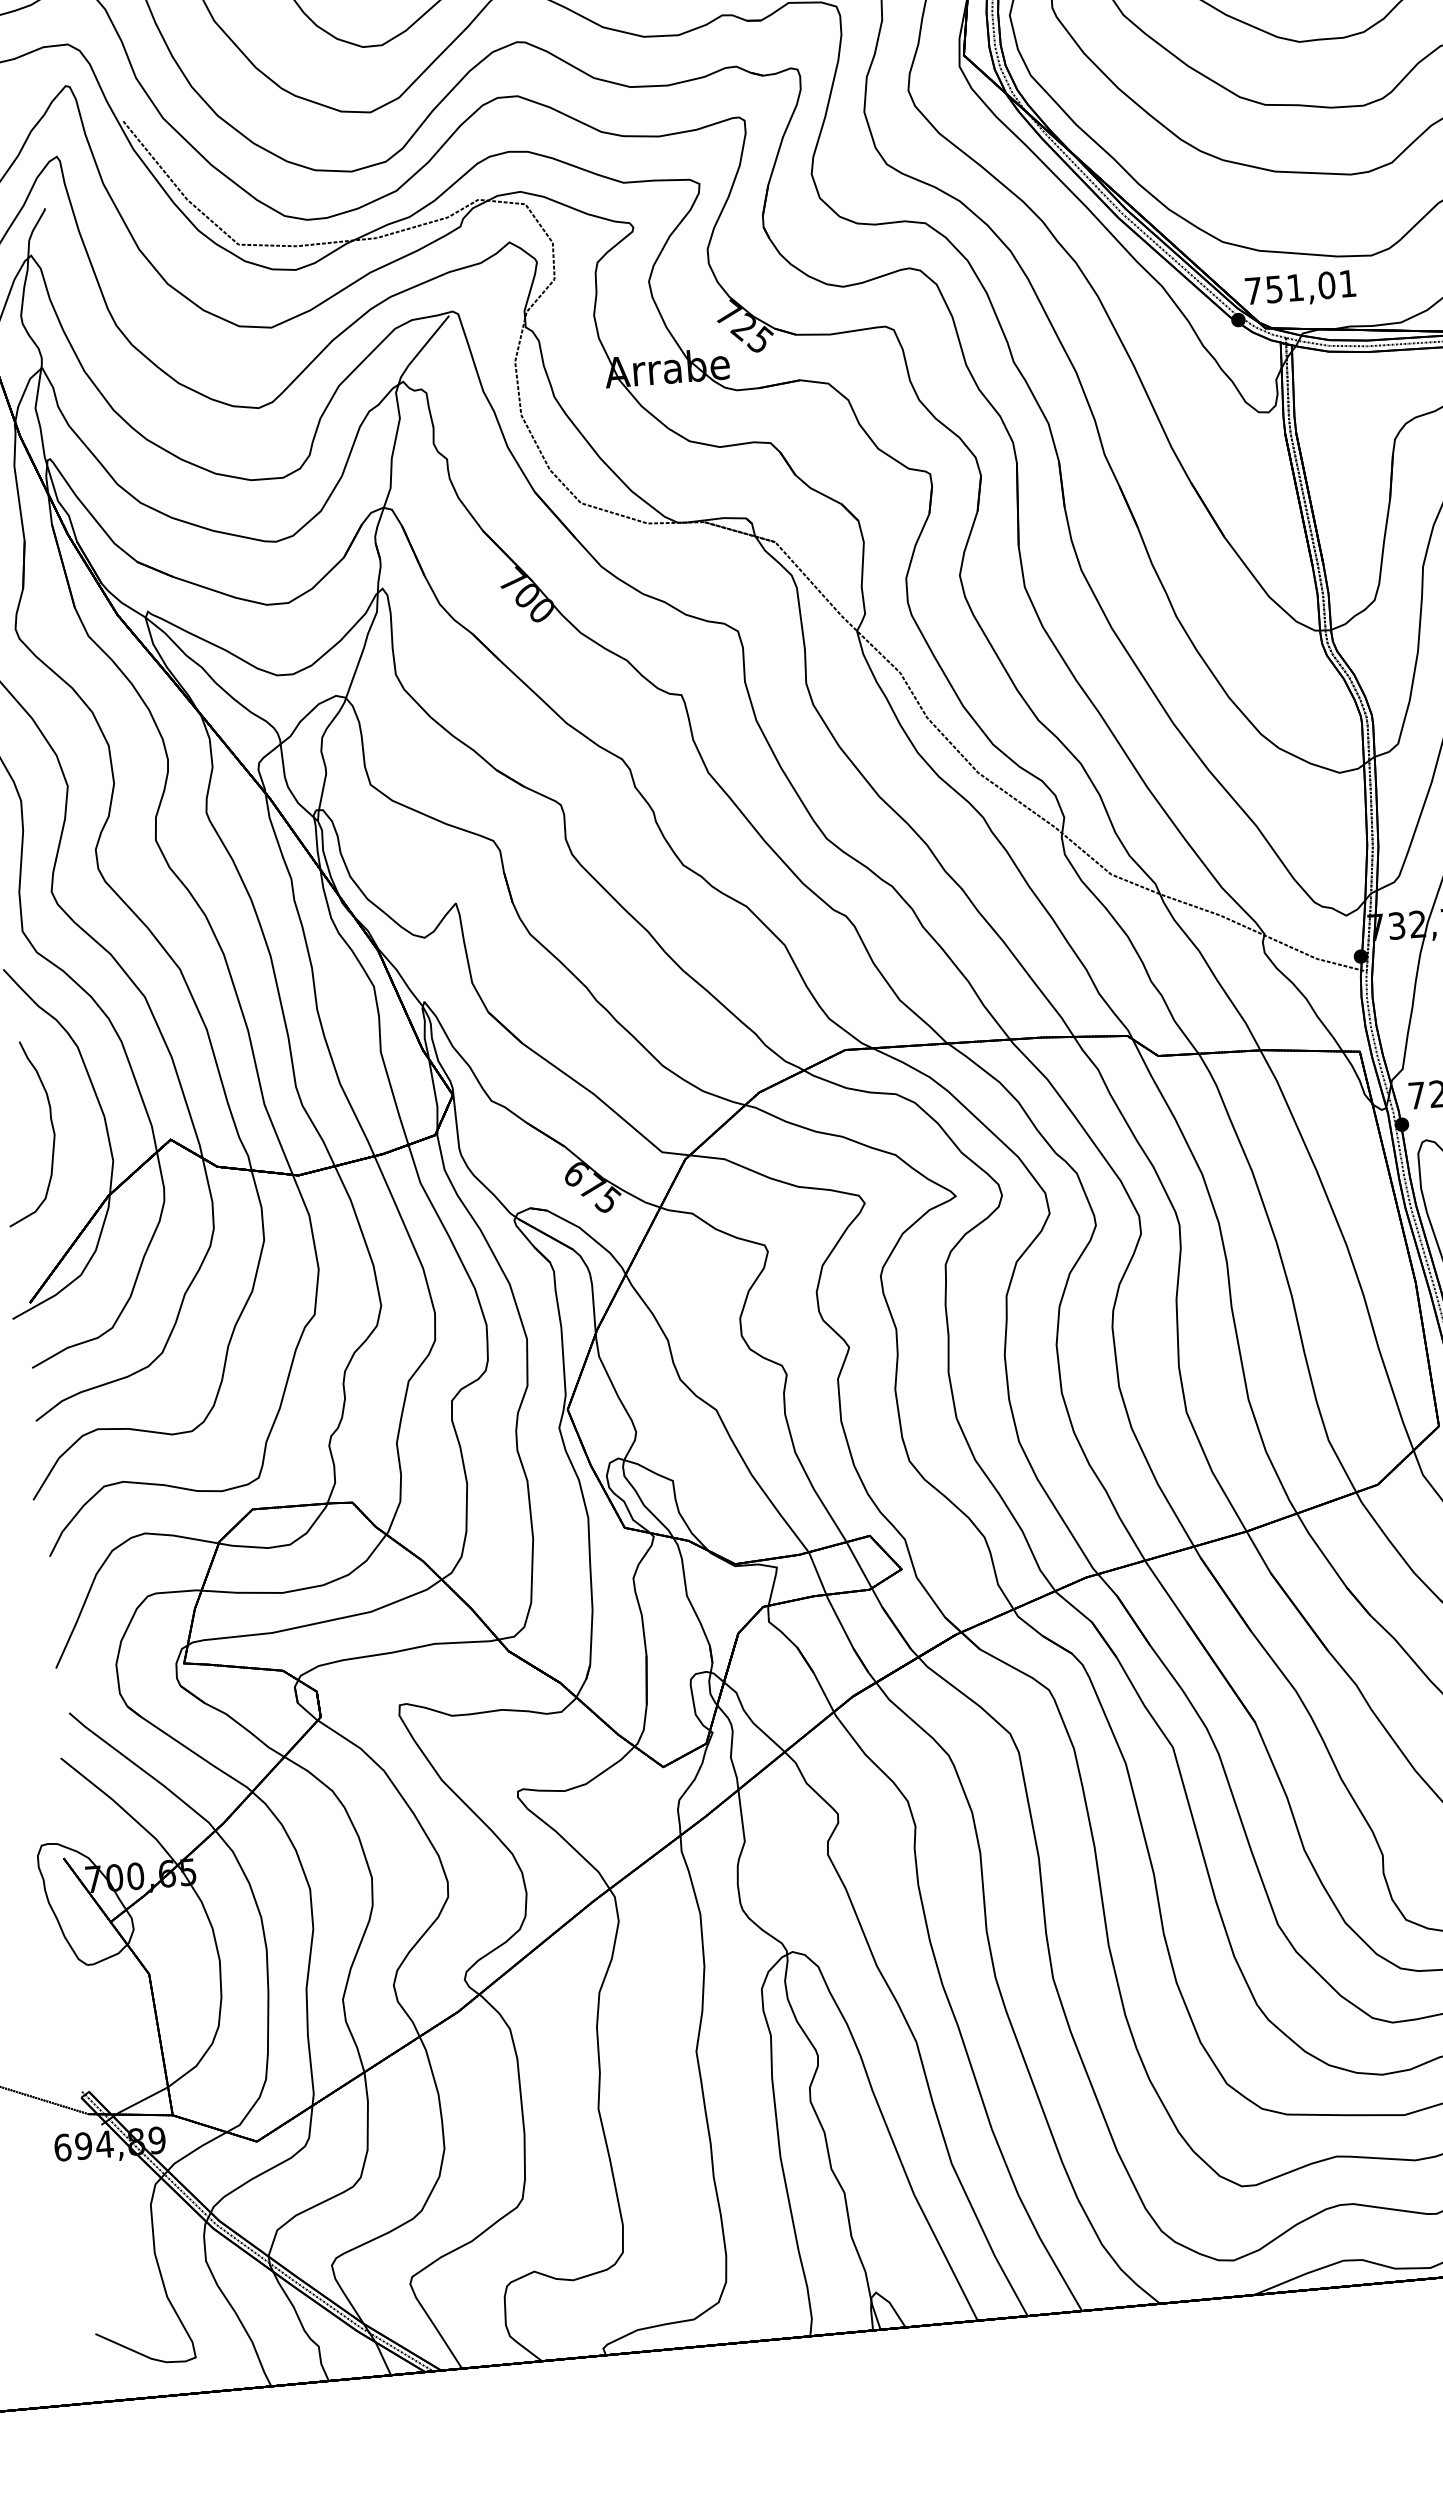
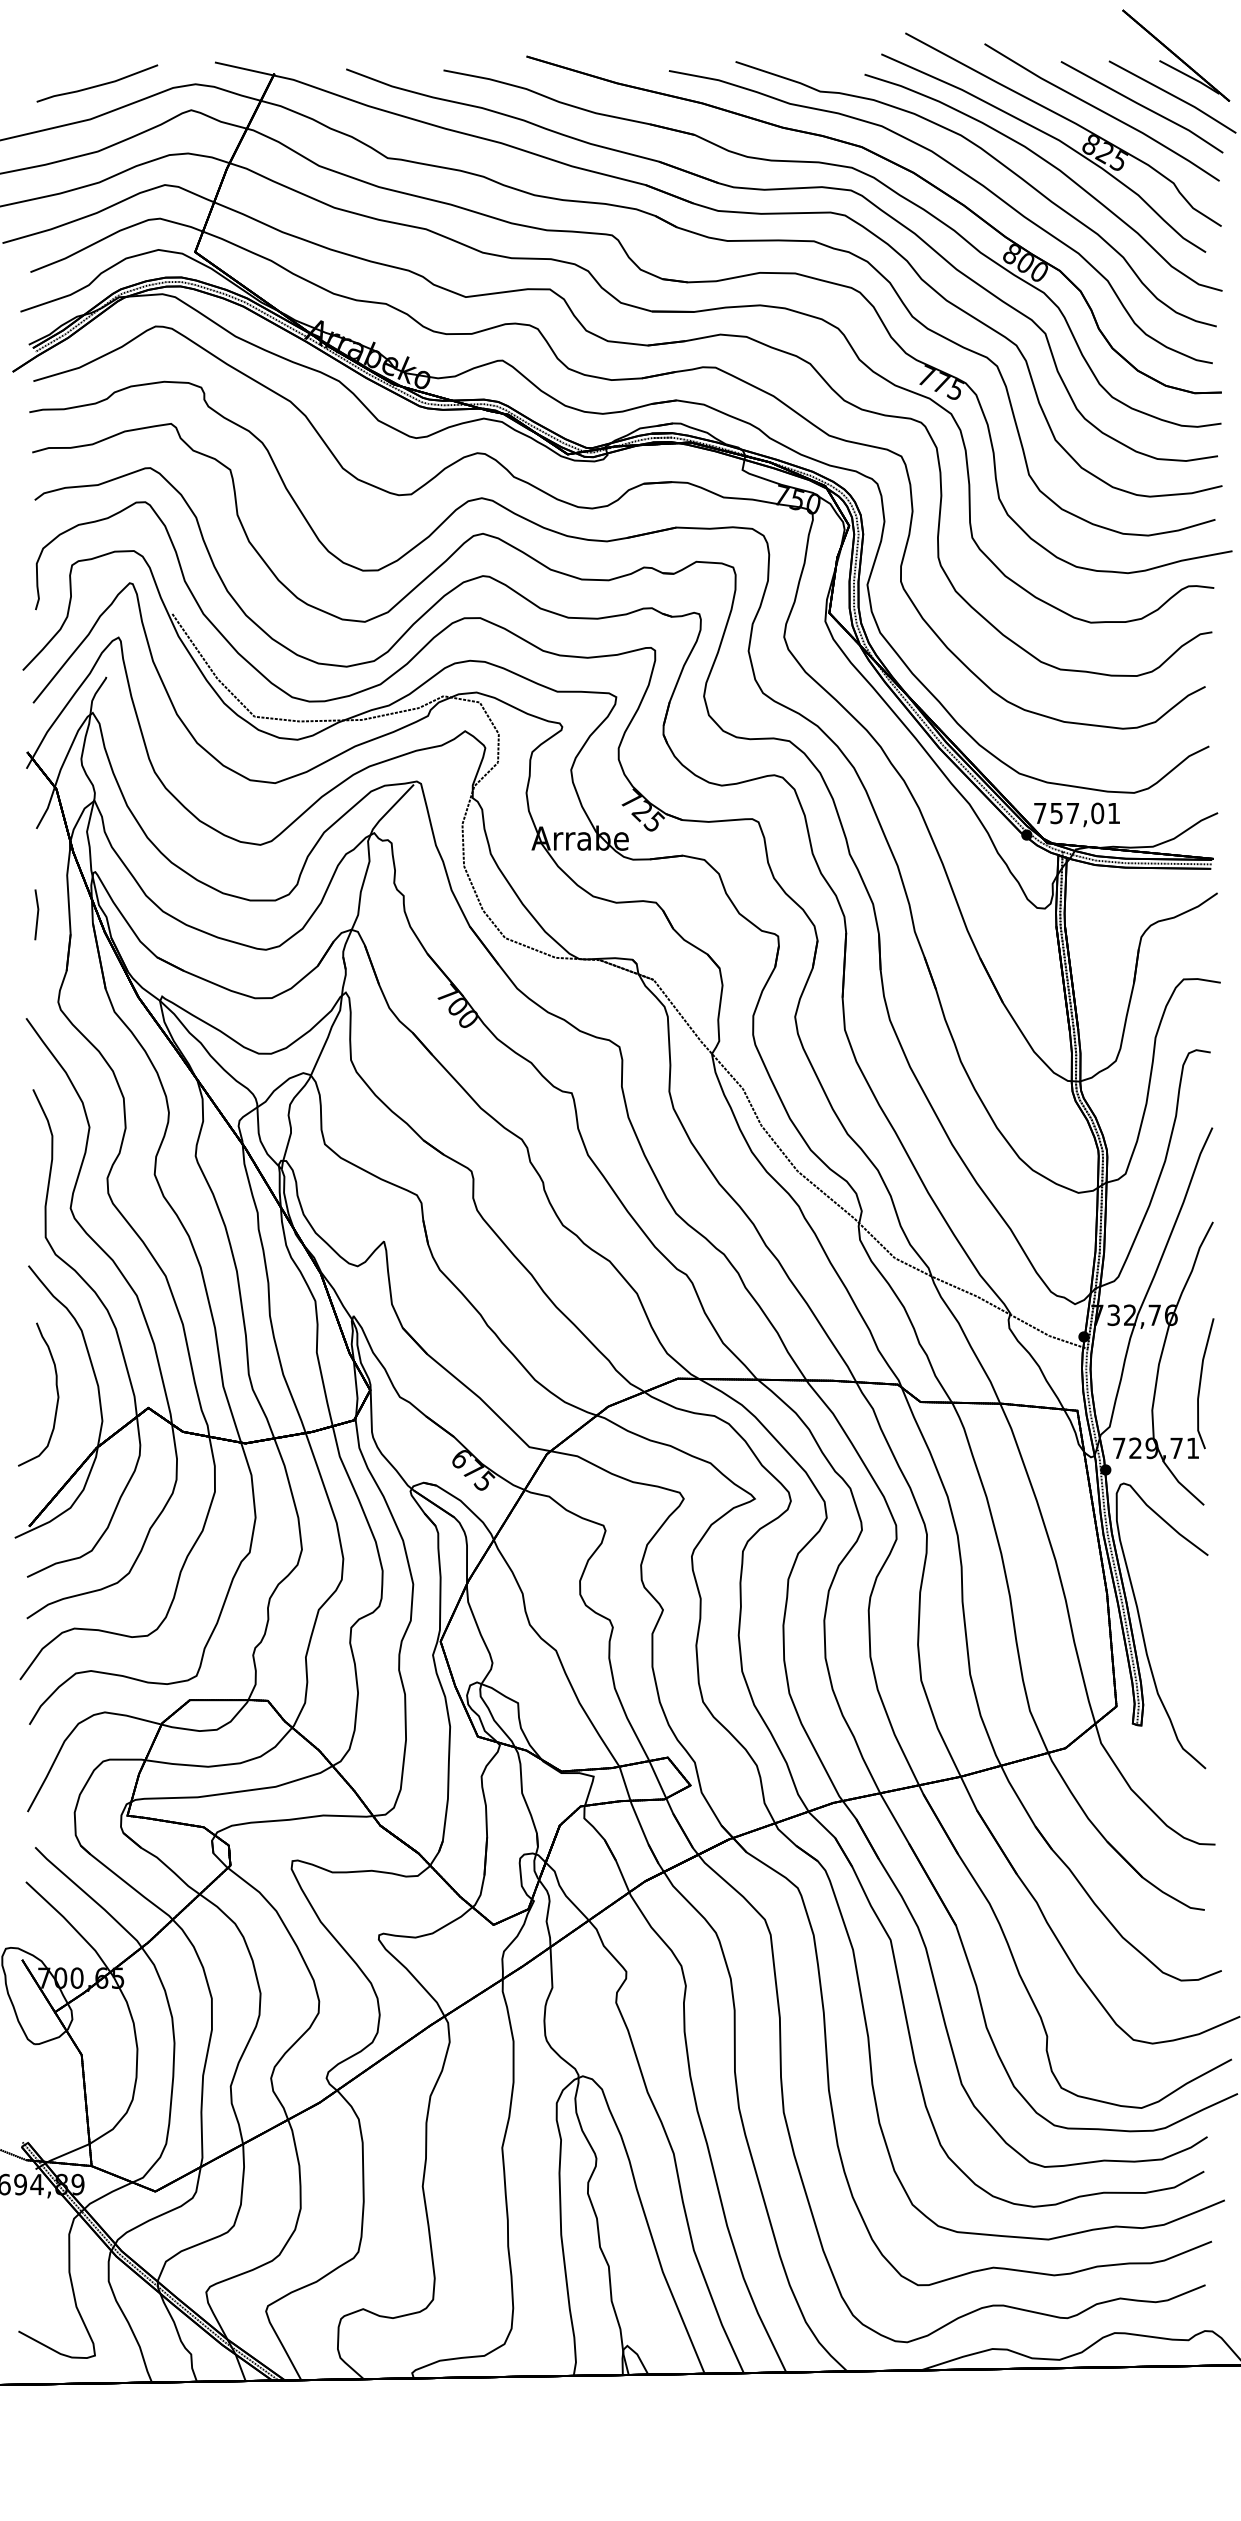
text: (1296, 287) -> (1073, 813), 751,01 -> 757,01

